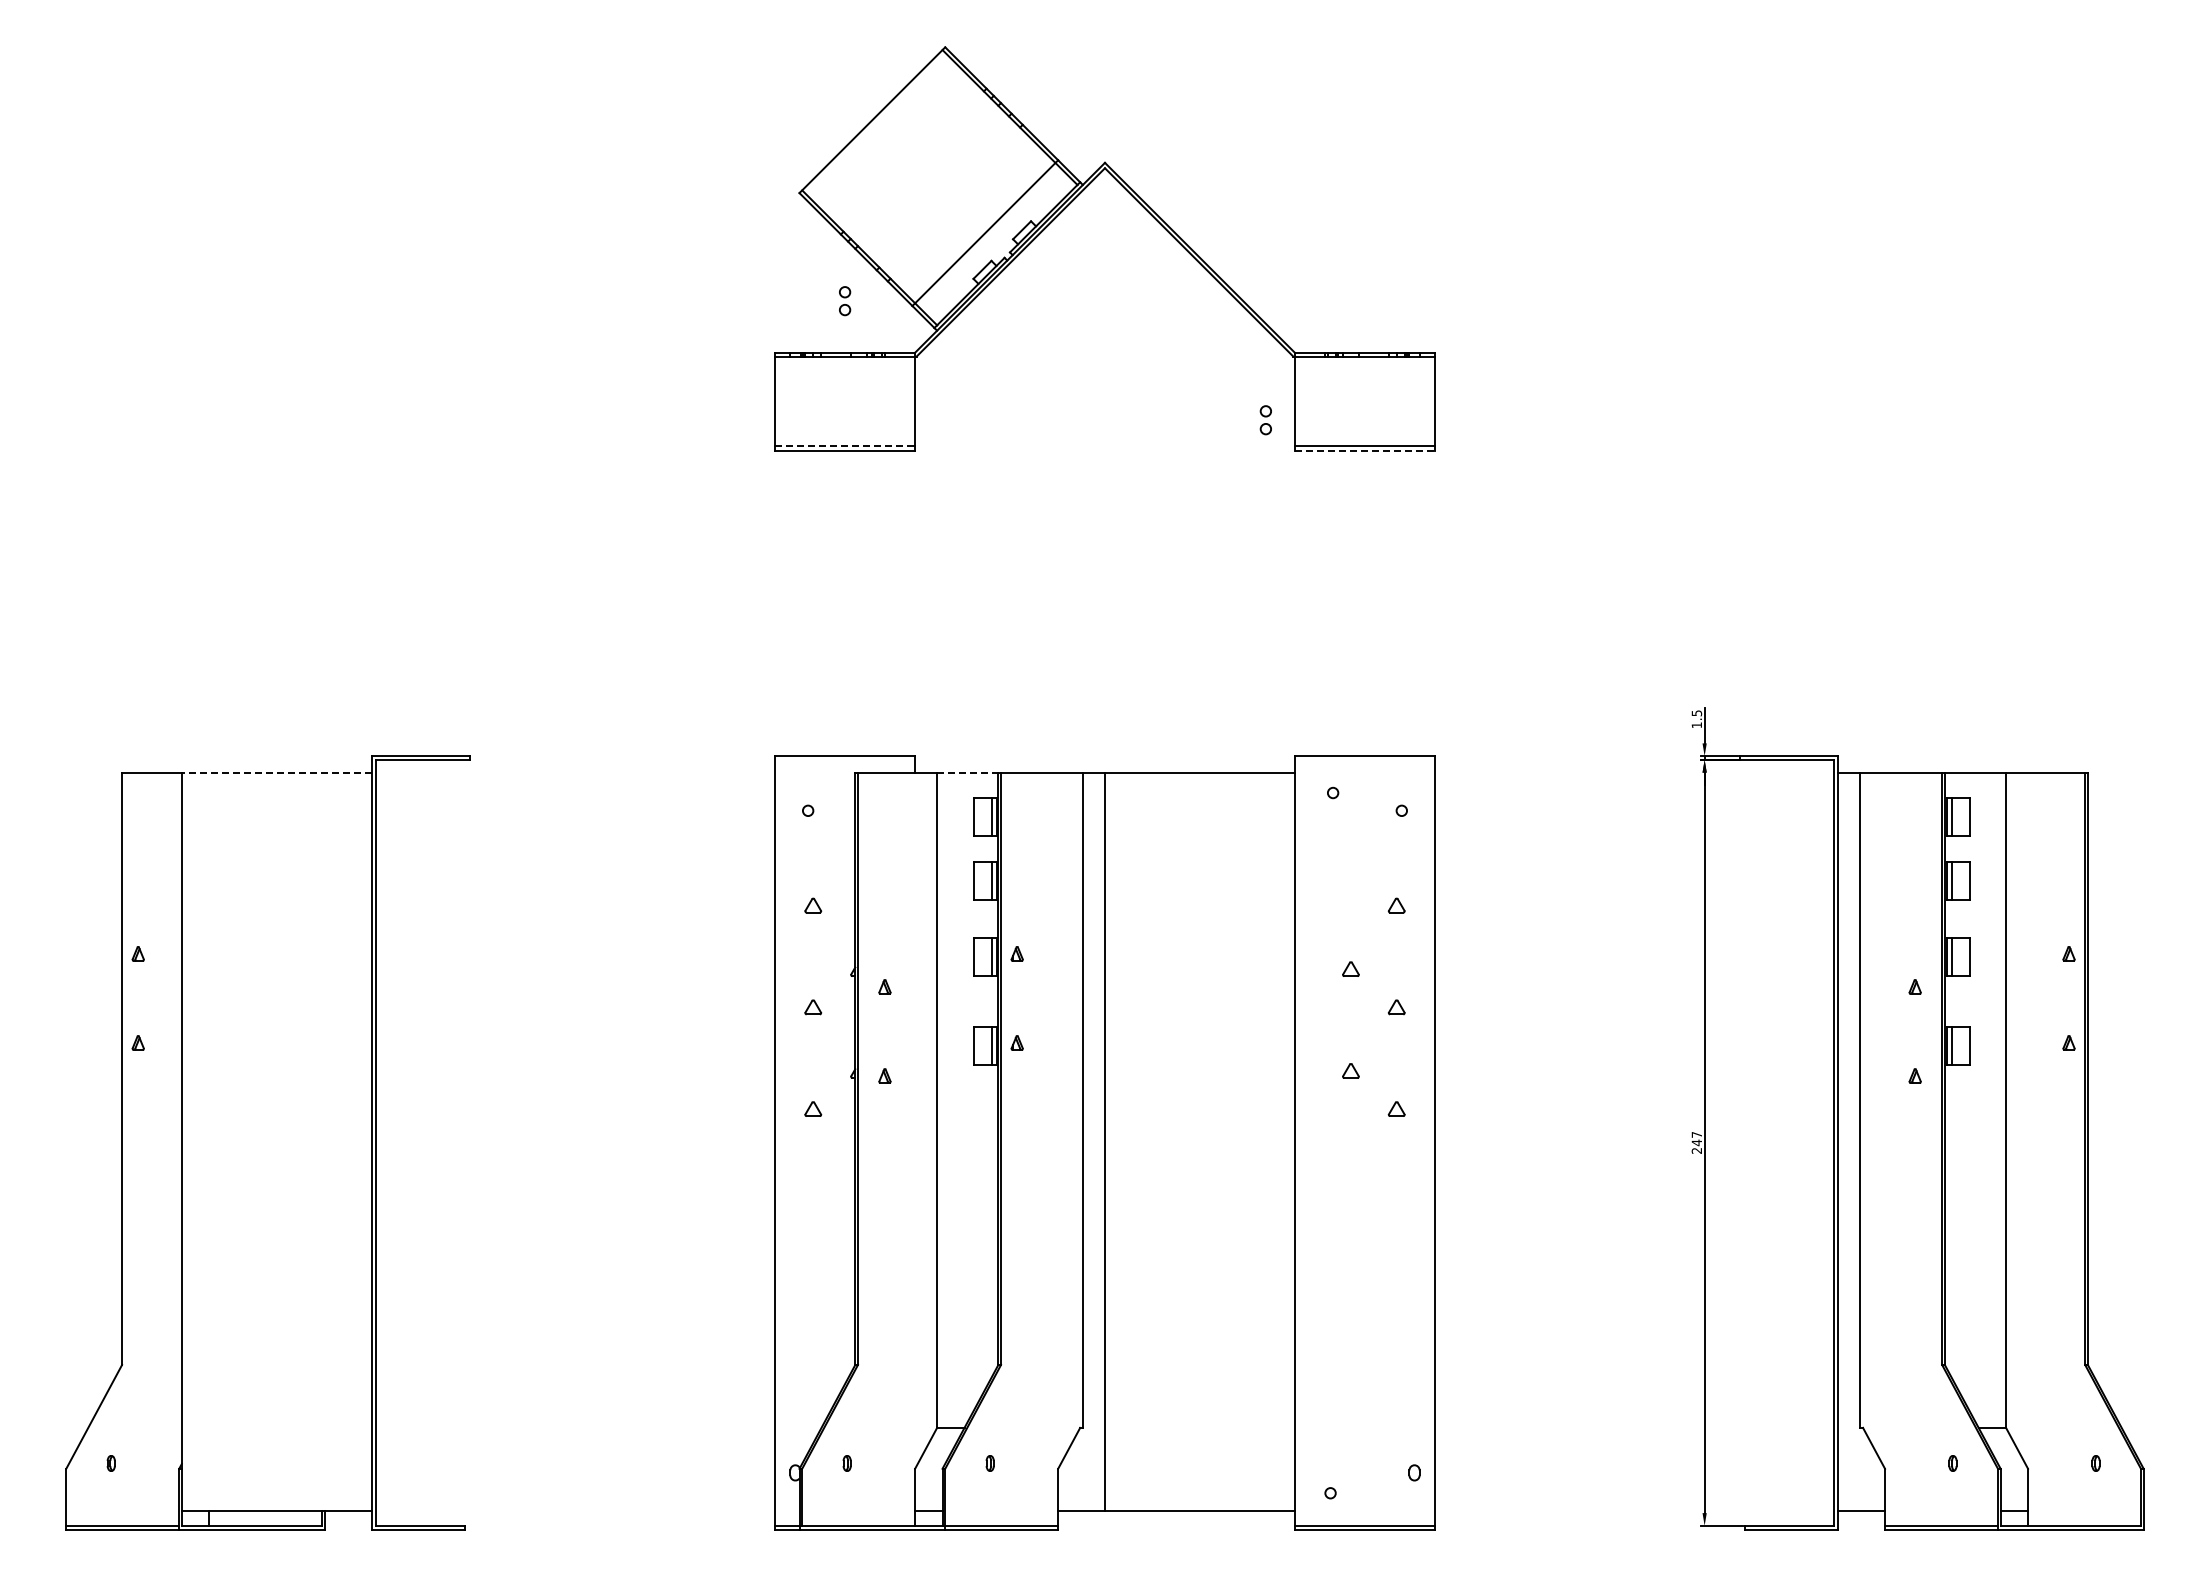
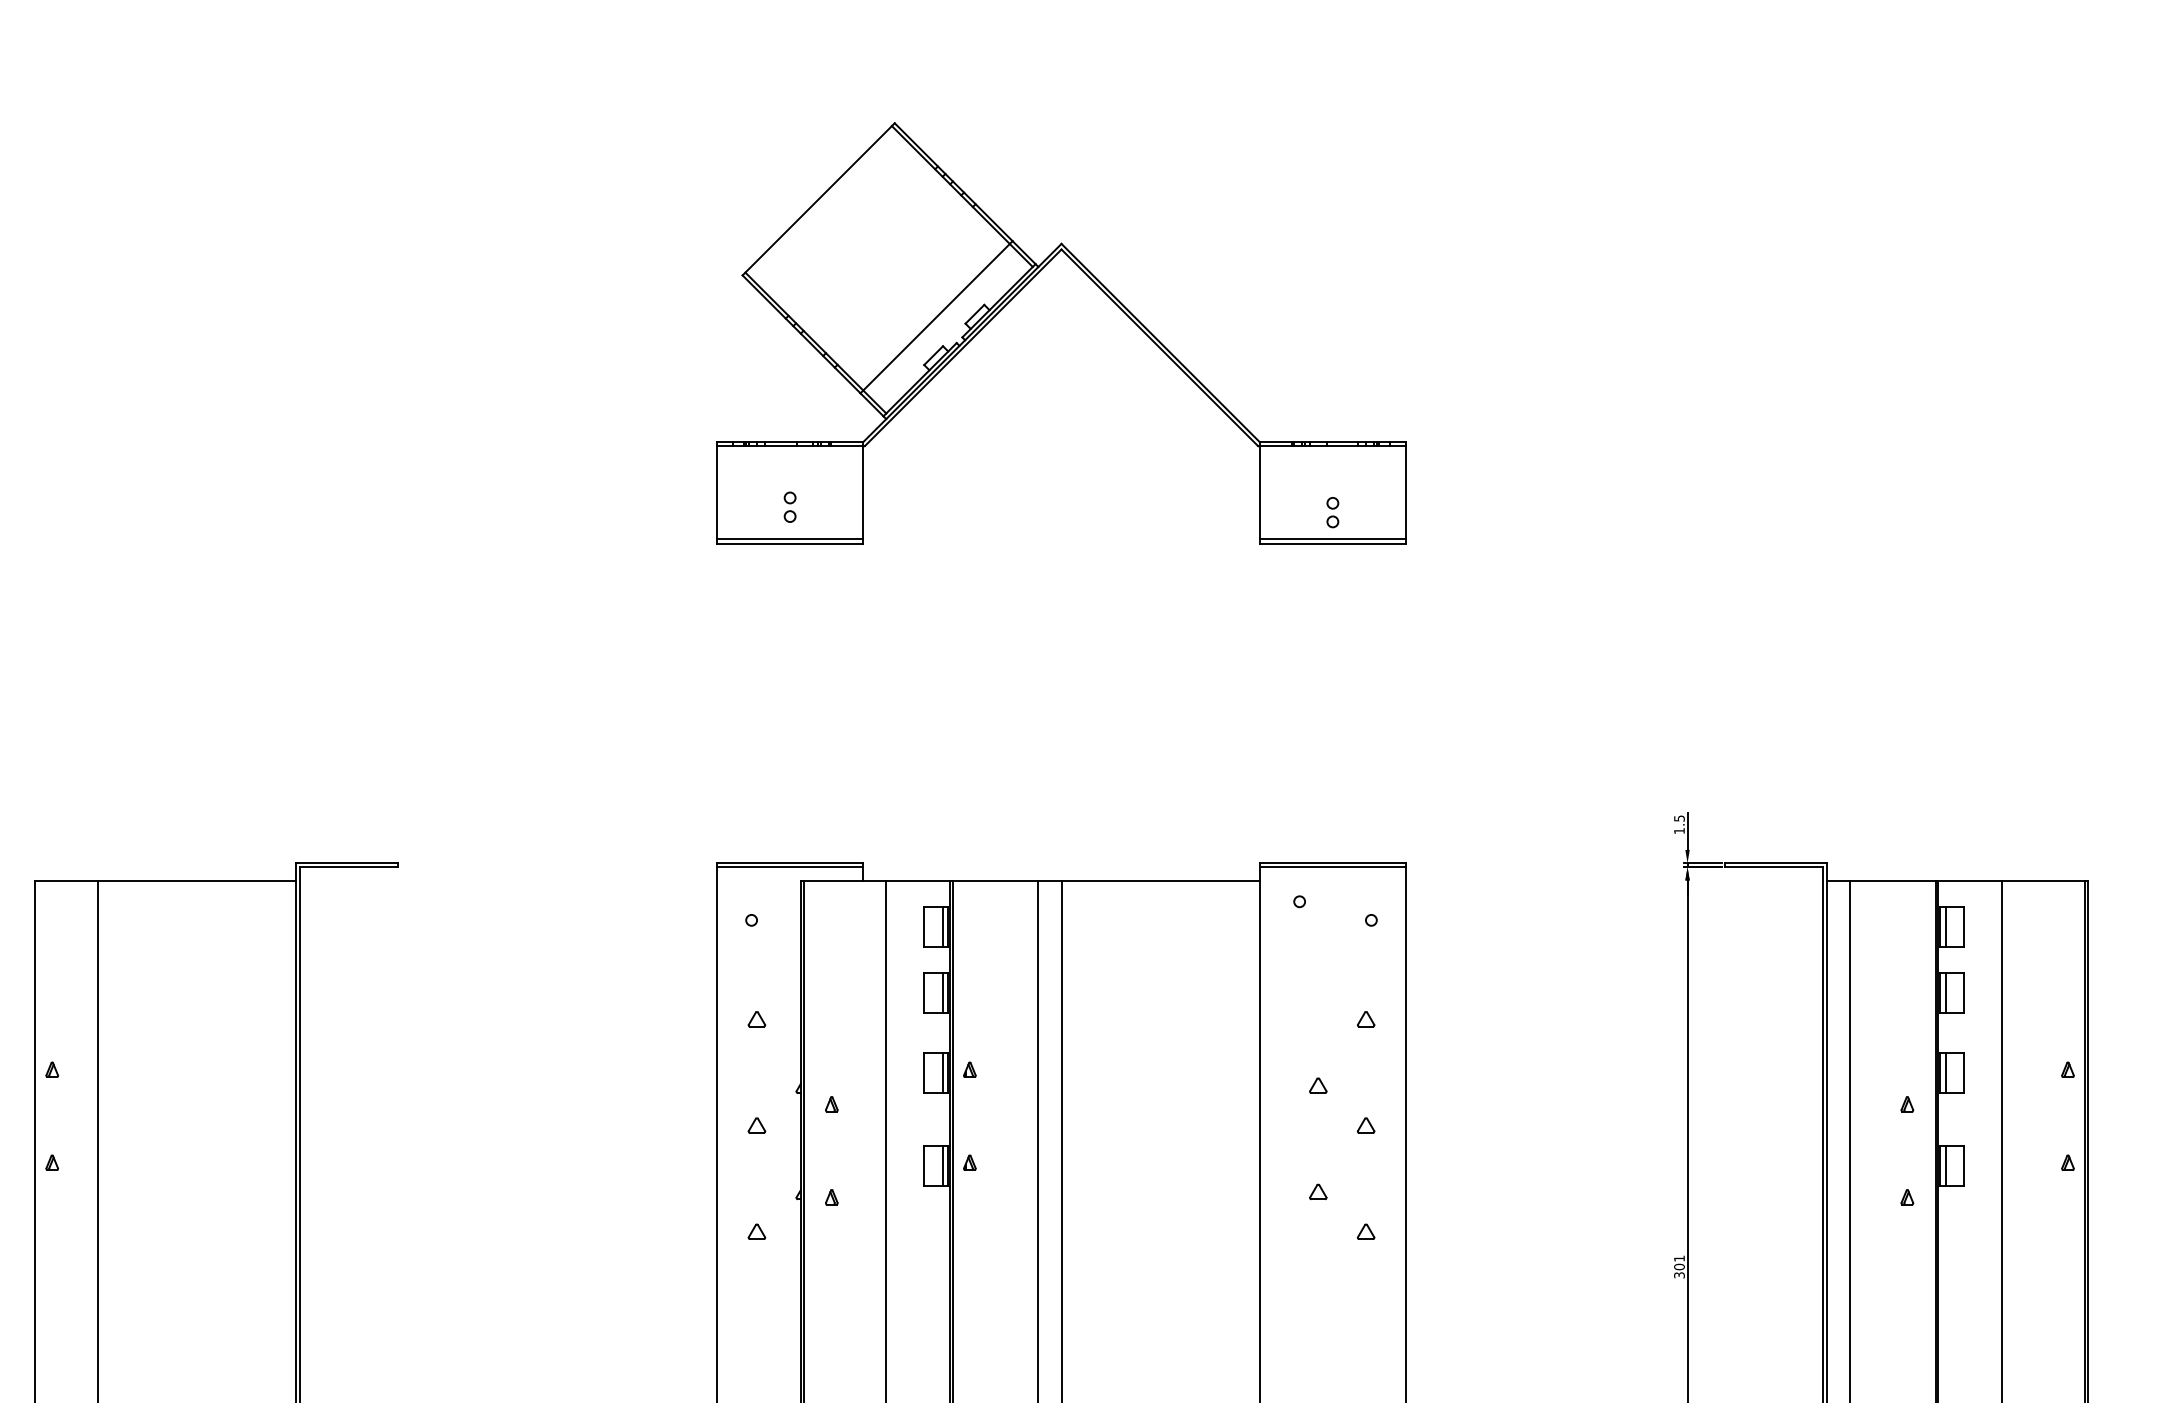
part: (845, 301) -> (790, 507), moved
part: (1265, 420) -> (1332, 512), moved
line: (845, 445) -> (790, 538), dashed -> solid
line: (1364, 450) -> (1332, 544), dashed -> solid
line: (845, 759) -> (790, 866), added
line: (1364, 759) -> (1332, 866), added
line: (276, 772) -> (196, 880), dashed -> solid
line: (967, 772) -> (917, 880), dashed -> solid
text: (1696, 1142) -> (1679, 1266), 247 -> 301

